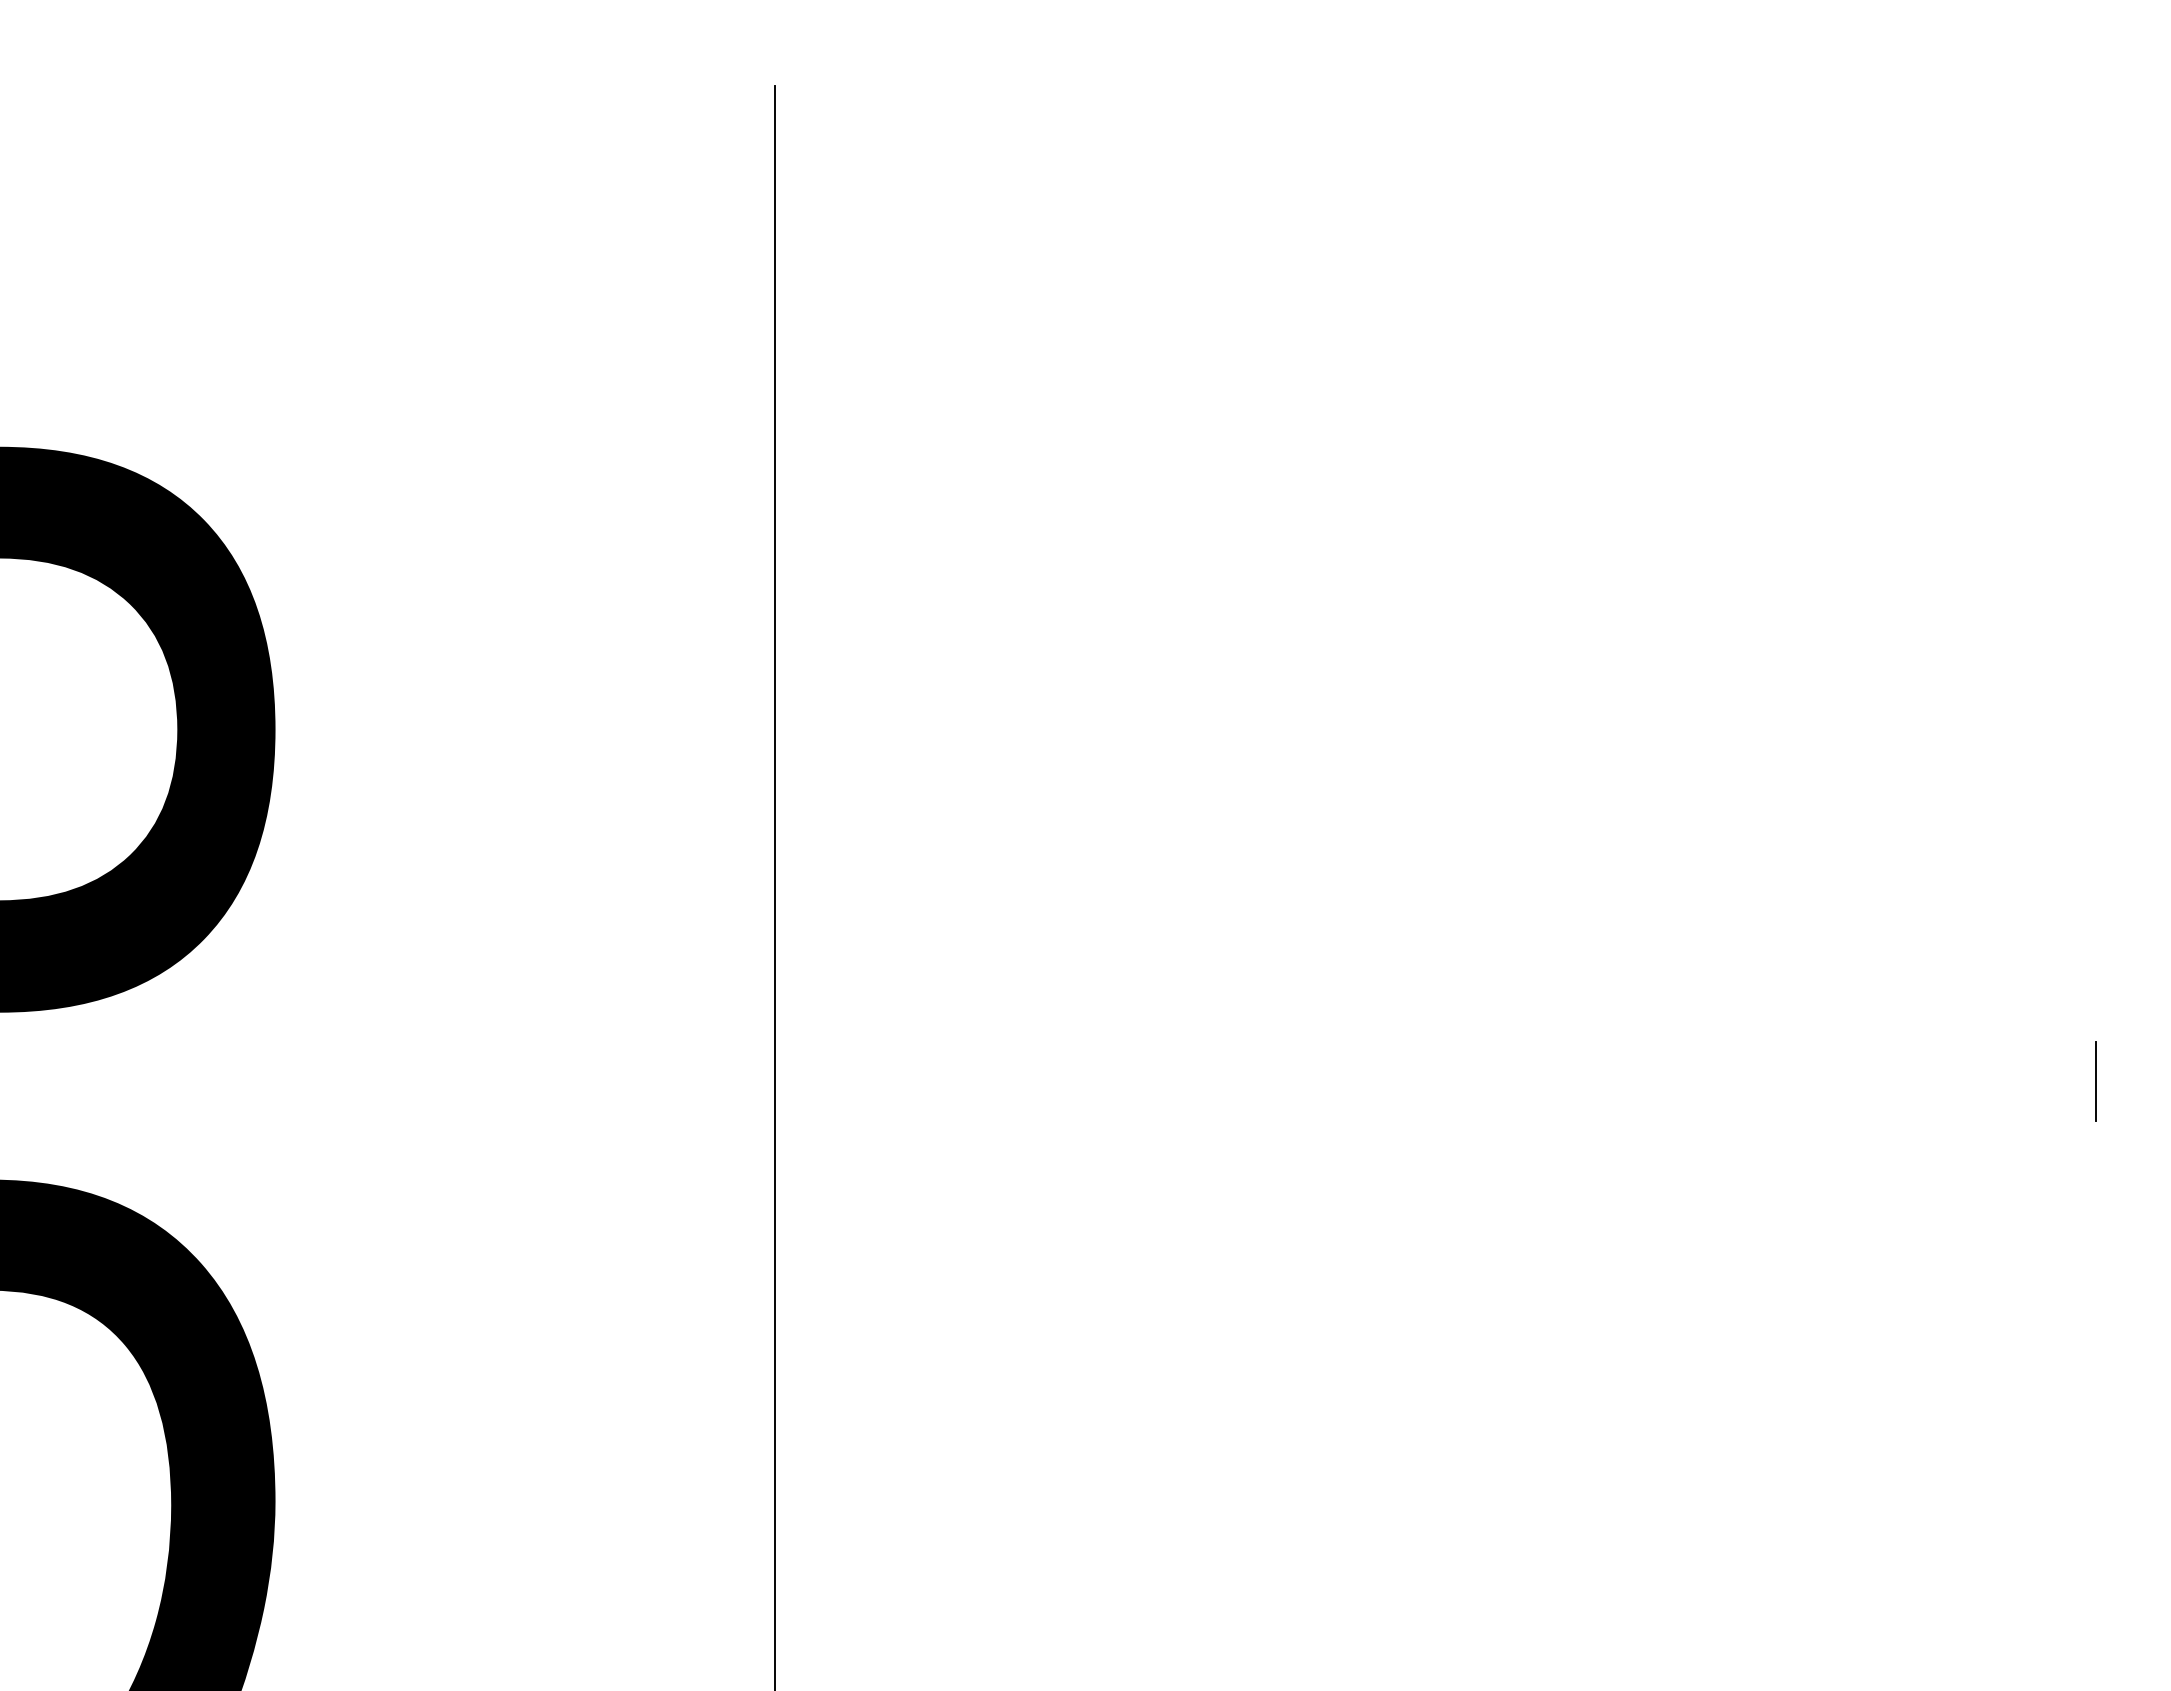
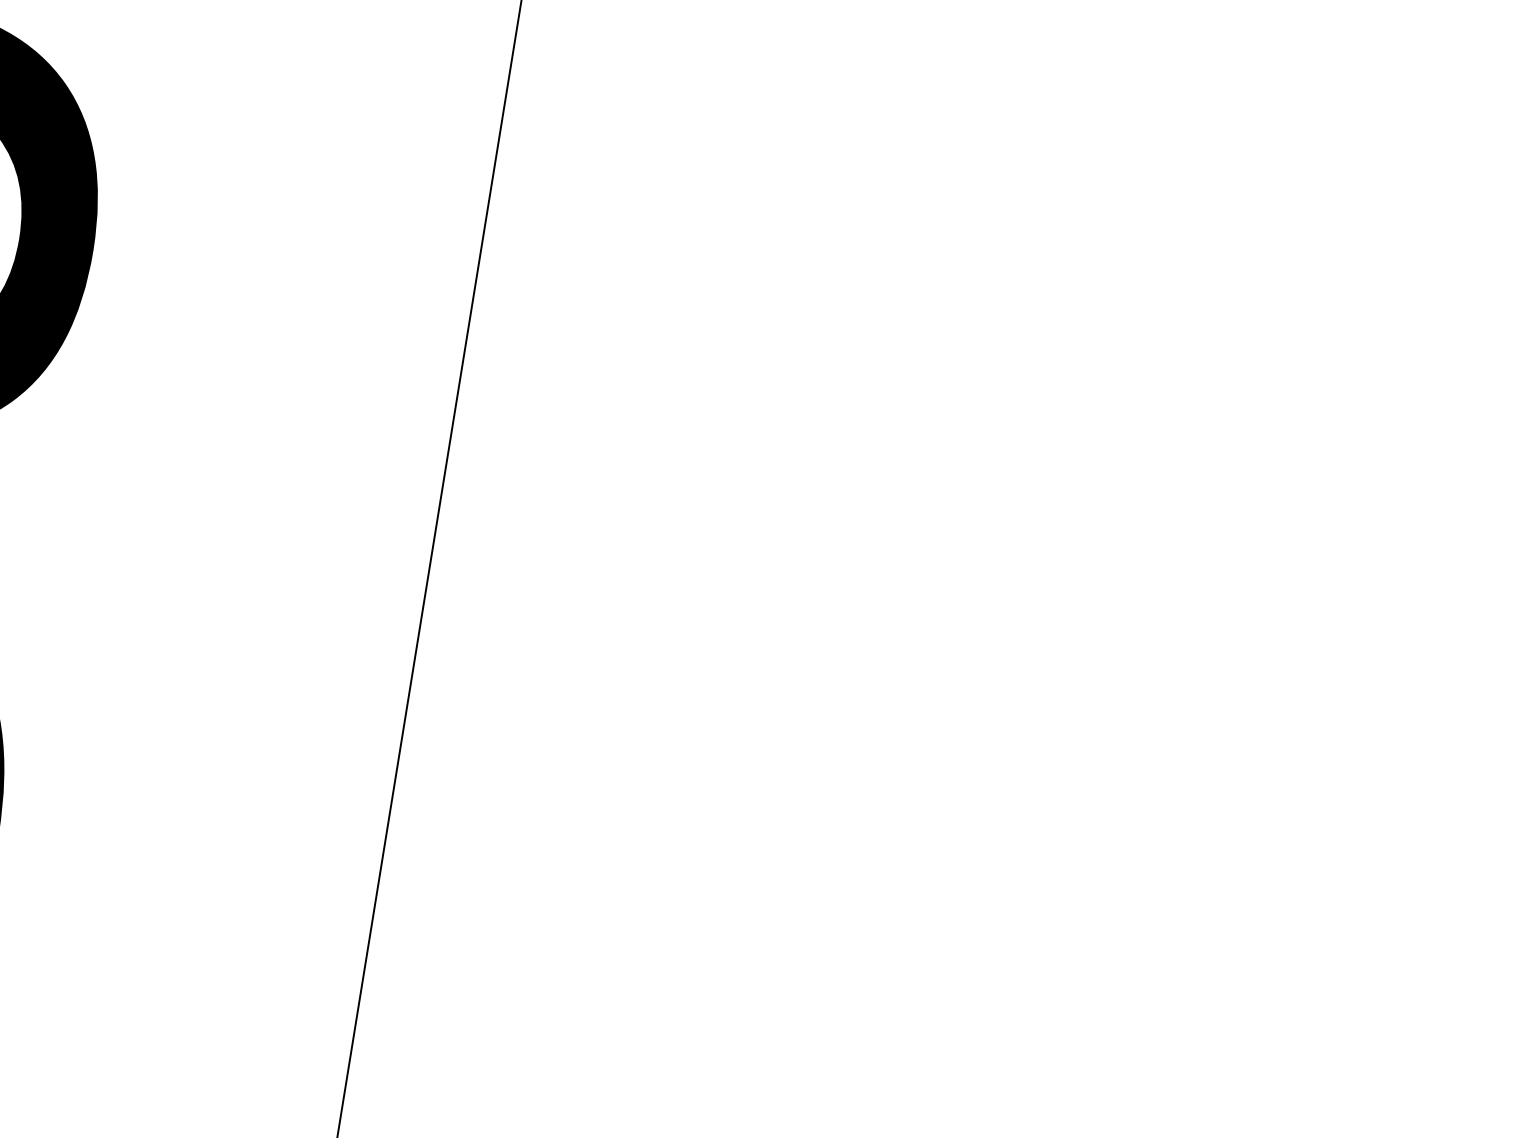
line: (2096, 1081) -> (1427, 739), removed

